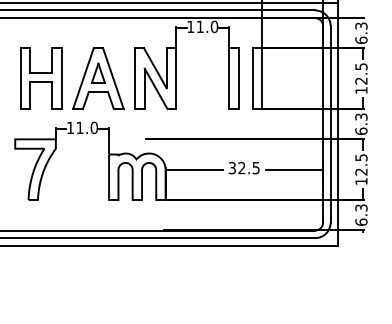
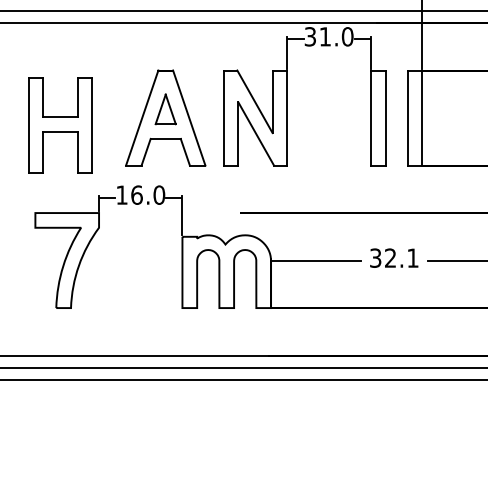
text: (190, 26) -> (310, 36), 11.0 -> 31.0
part: (41, 78) -> (60, 125), moved
text: (79, 127) -> (136, 194), 11.0 -> 16.0
text: (255, 168) -> (411, 258), 32.5 -> 32.1

